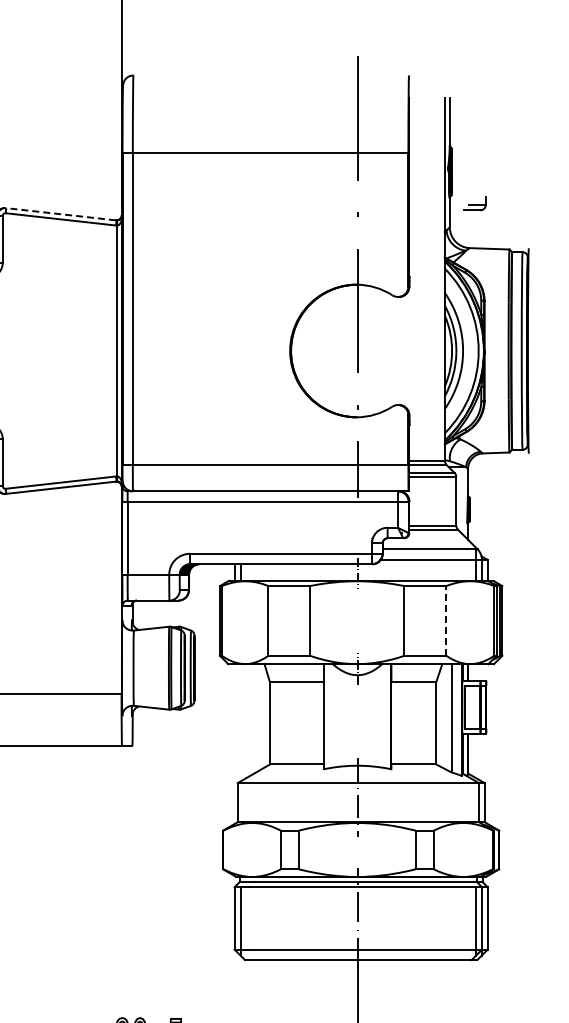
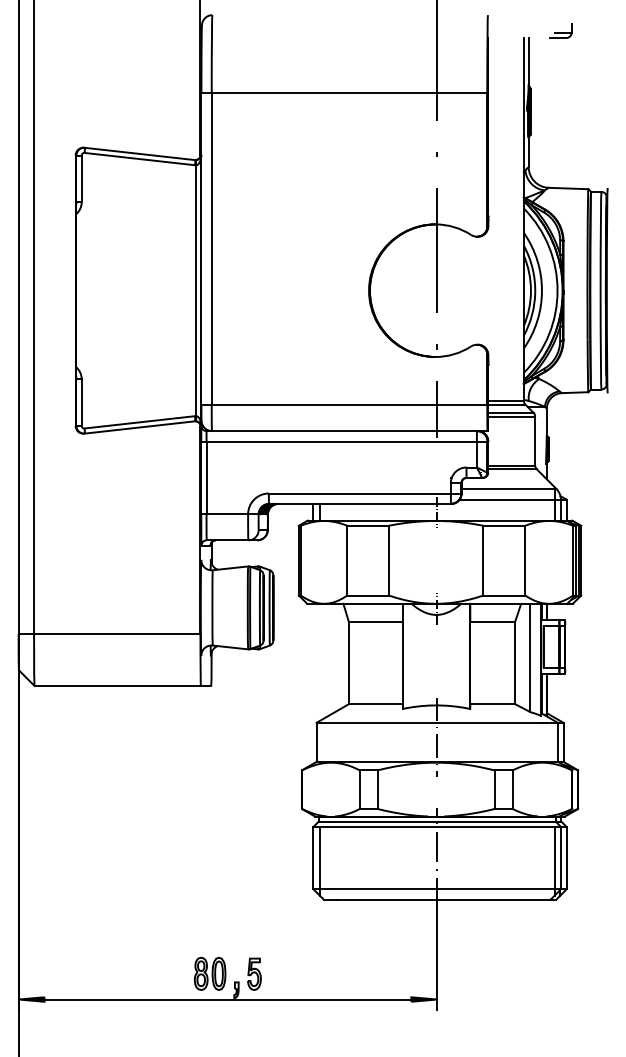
part: (474, 202) -> (560, 30), moved
line: (60, 213) -> (139, 153), dashed -> solid
line: (446, 620) -> (525, 560), dashed -> solid

